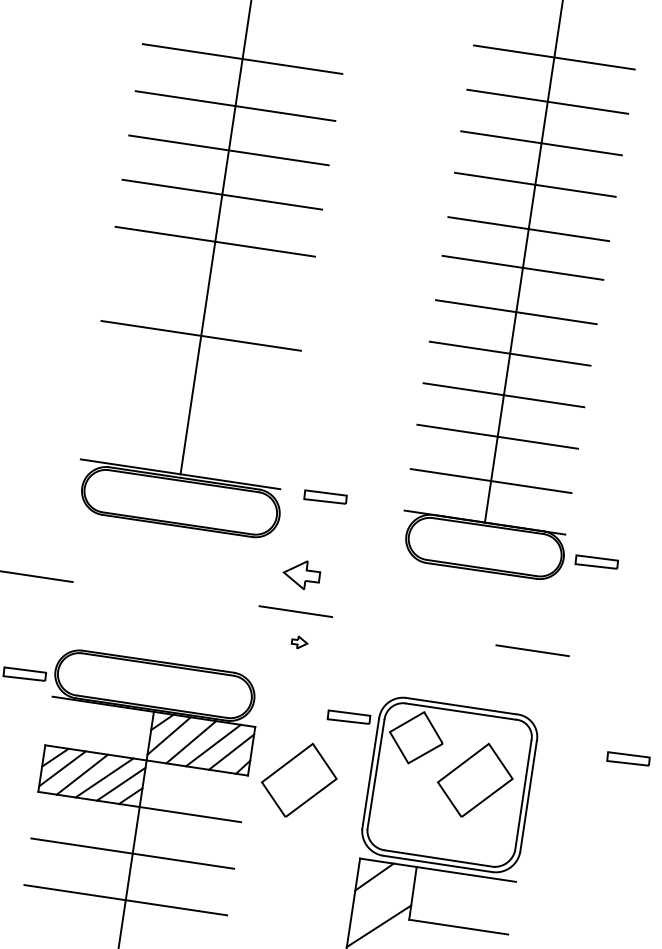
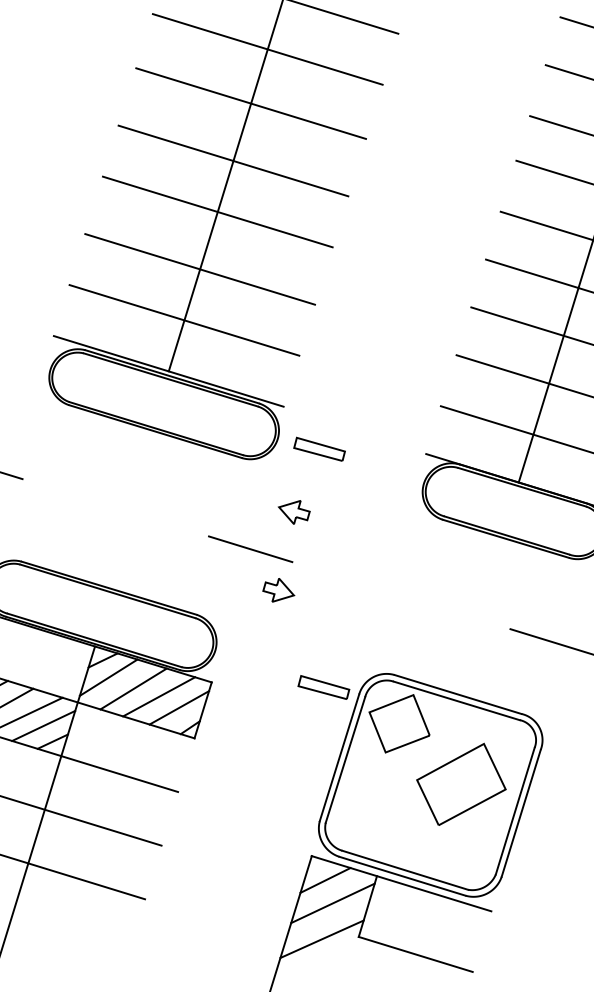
line: (207, 291) -> (233, 160), added
line: (193, 385) -> (199, 269), added
line: (186, 429) -> (183, 319), added
part: (325, 496) -> (319, 448), moved
part: (302, 574) -> (294, 511), size x0.71
line: (295, 611) -> (250, 549), moved
part: (299, 642) -> (278, 590), size x1.67
part: (299, 779) -> (254, 752), removed
line: (383, 894) -> (332, 902), added

